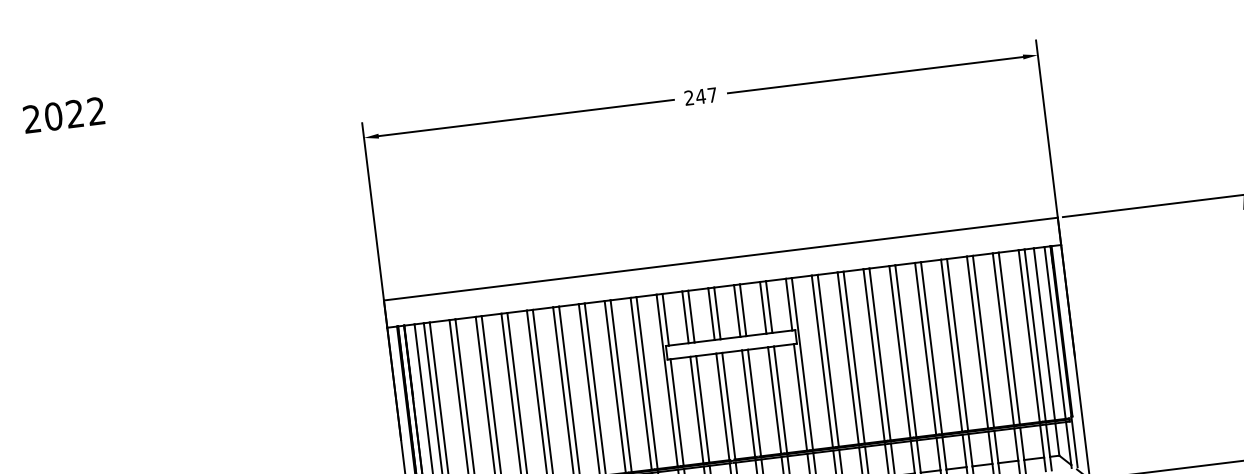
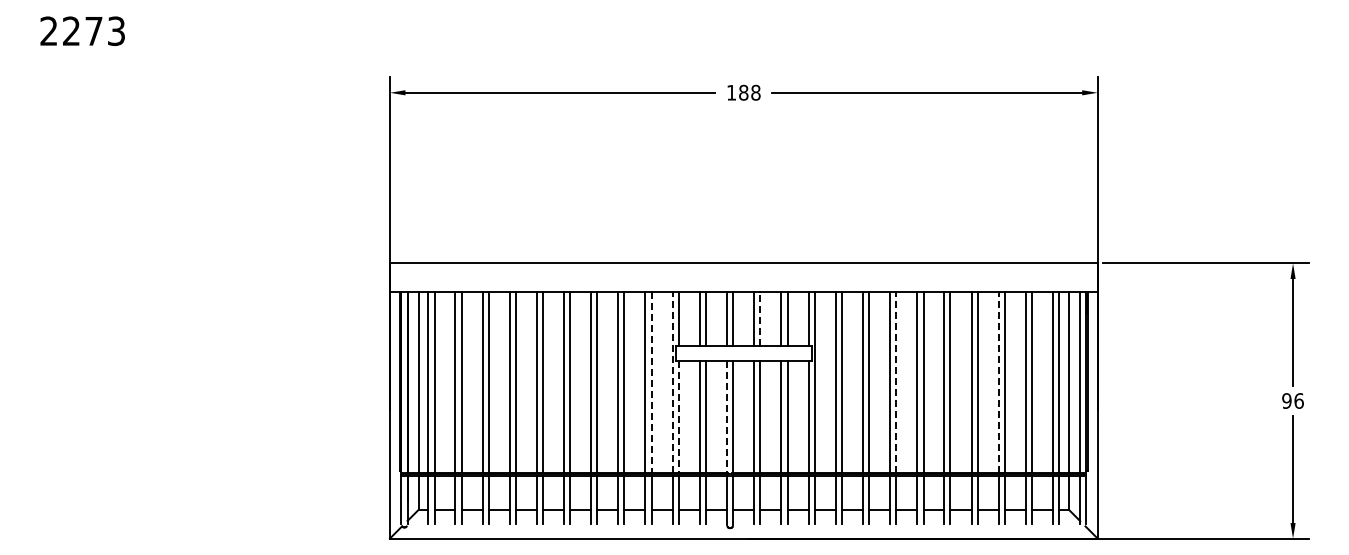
text: (700, 96) -> (743, 92), 247 -> 188
text: (74, 114) -> (93, 31), 2022 -> 2273
line: (743, 309) -> (760, 318), solid -> dashed
line: (977, 341) -> (998, 381), solid -> dashed
line: (880, 353) -> (896, 381), solid -> dashed
line: (666, 379) -> (672, 381), solid -> dashed
line: (646, 383) -> (651, 382), solid -> dashed
line: (723, 406) -> (727, 416), solid -> dashed
line: (677, 412) -> (679, 416), solid -> dashed

